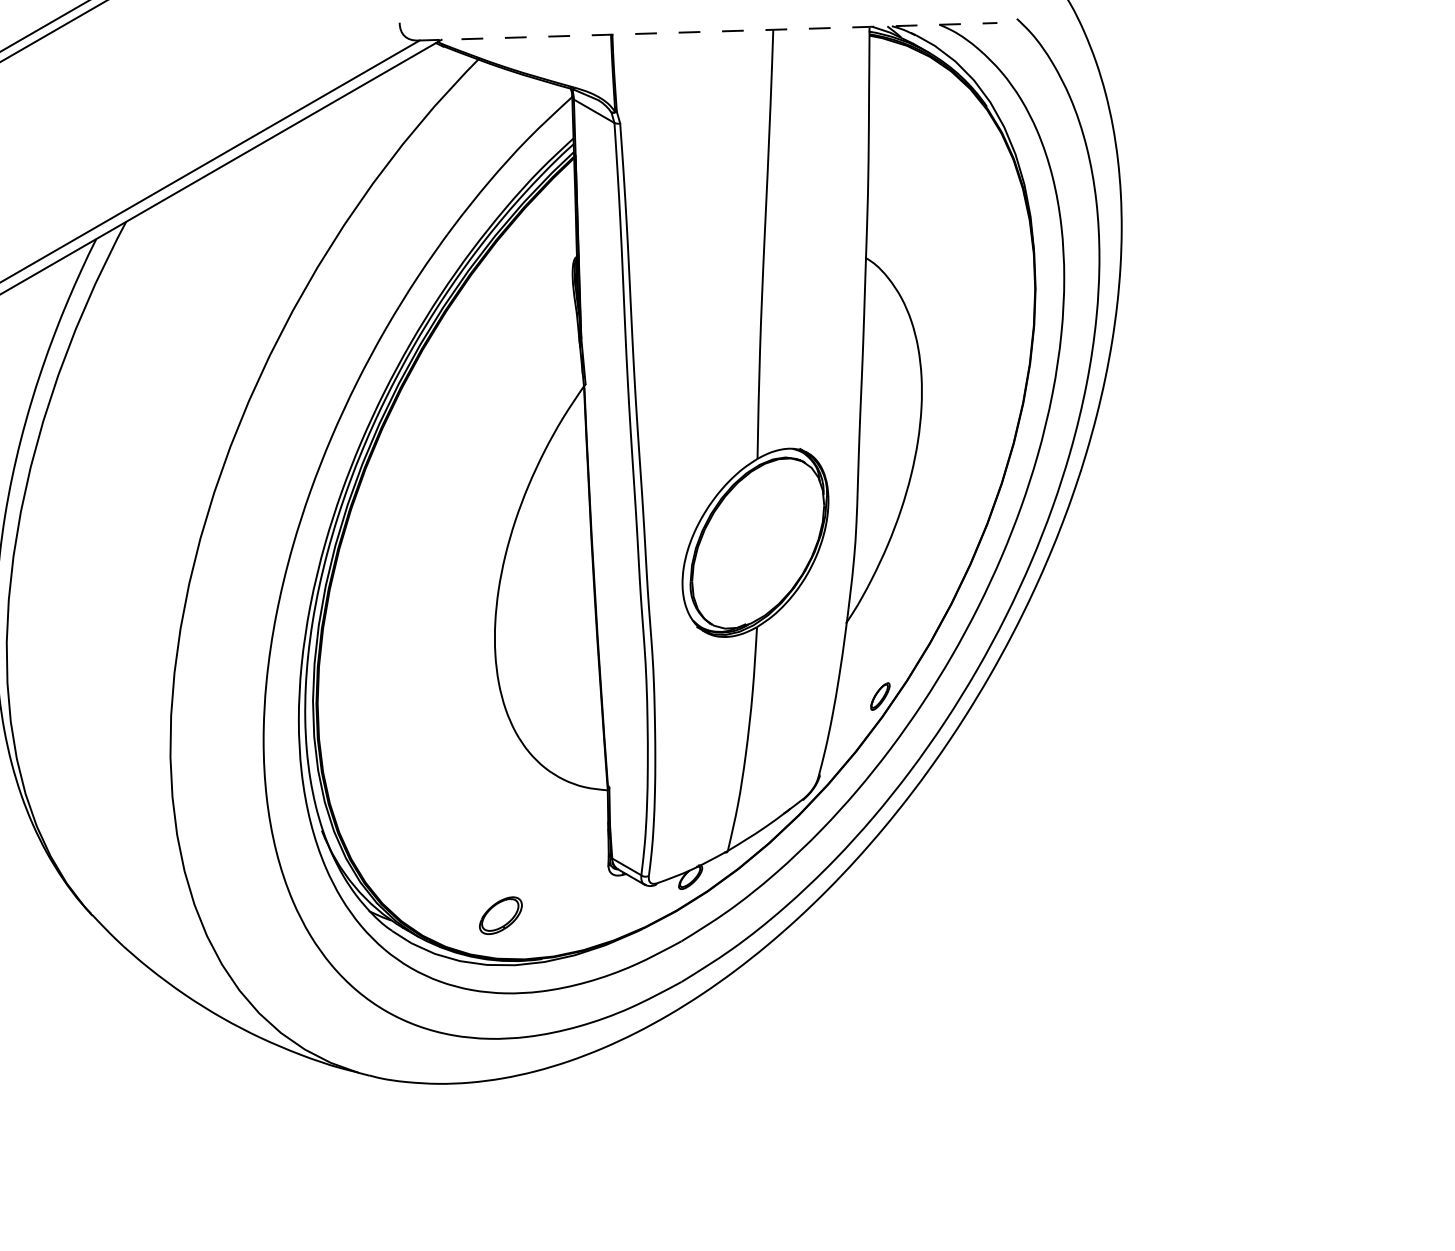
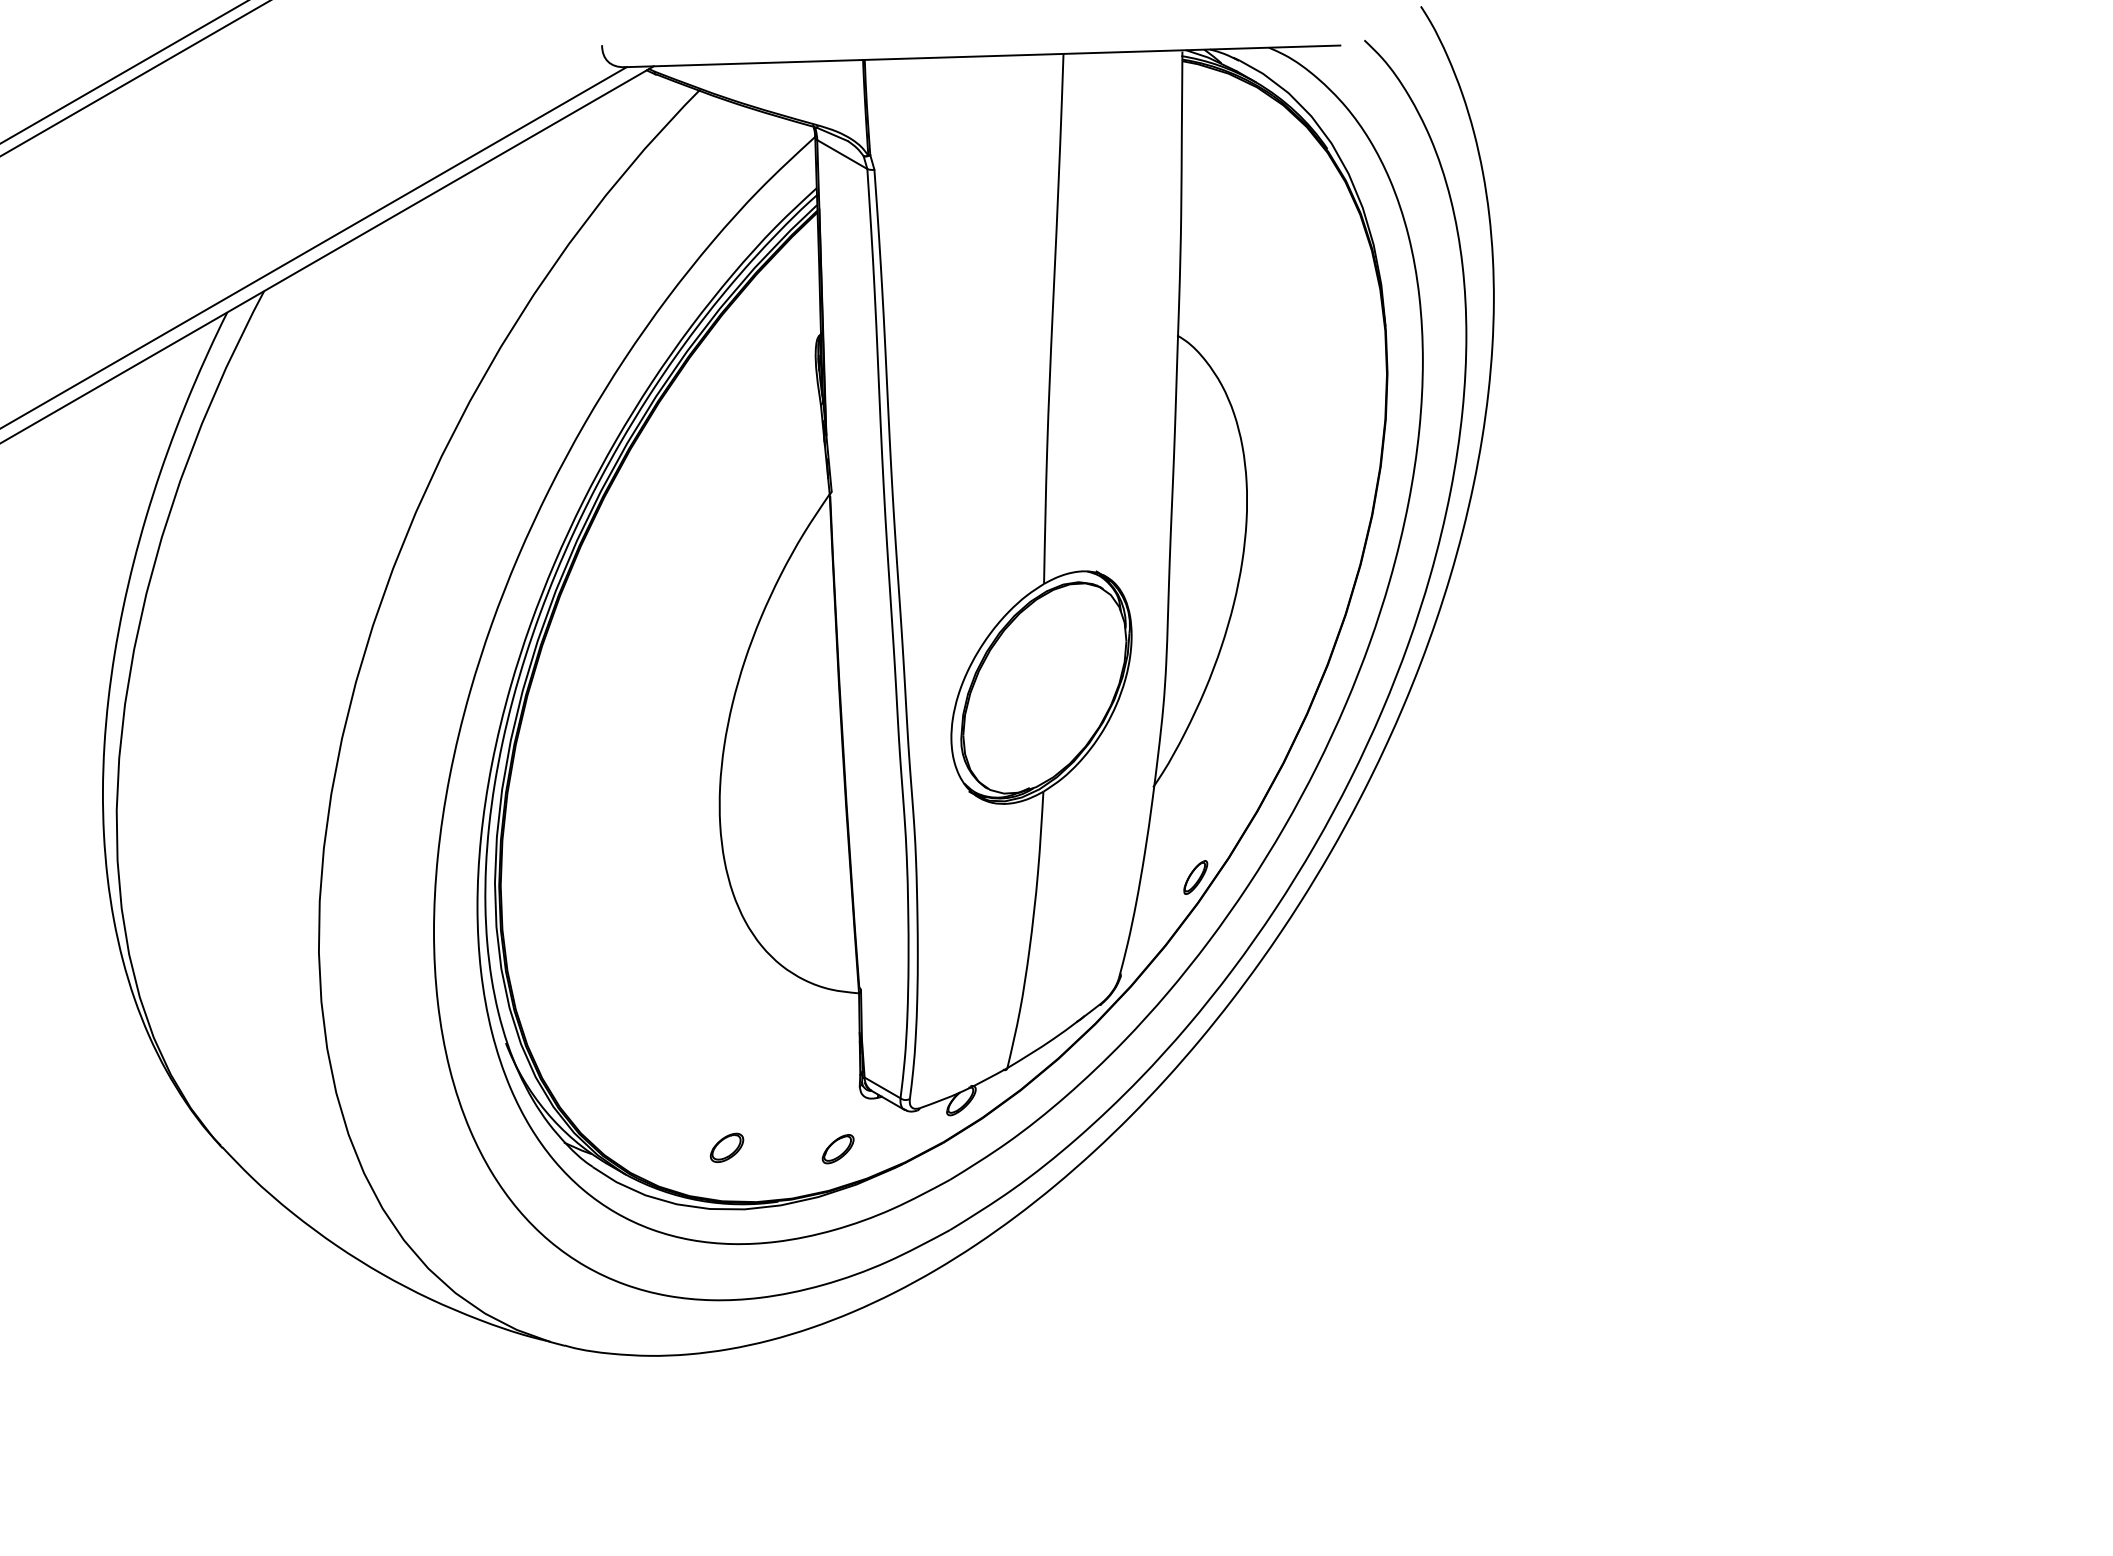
line: (707, 31) -> (982, 56), dashed -> solid
part: (500, 915) -> (726, 1147), size x0.62
part: (590, 916) -> (837, 1149), added

